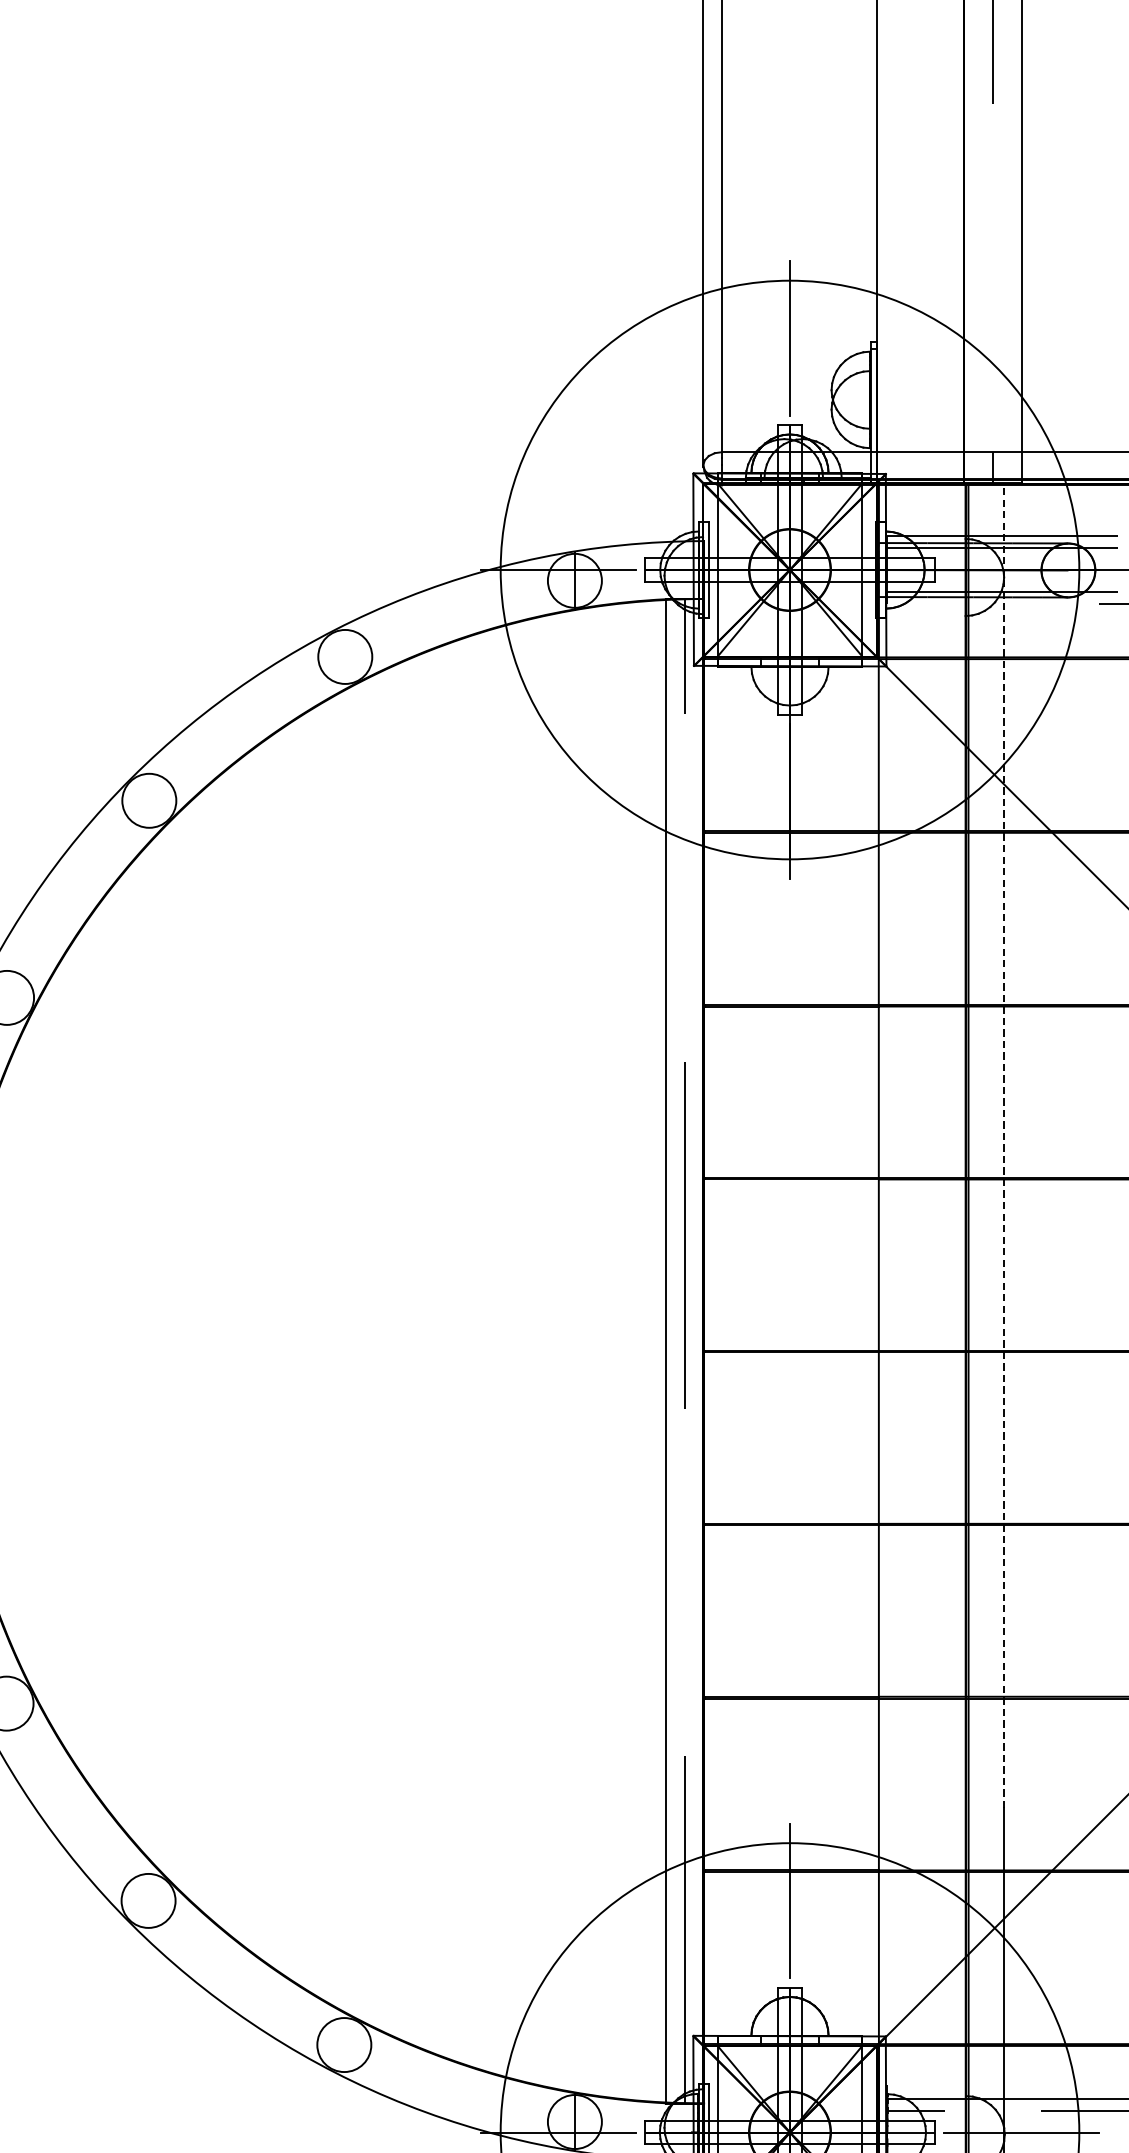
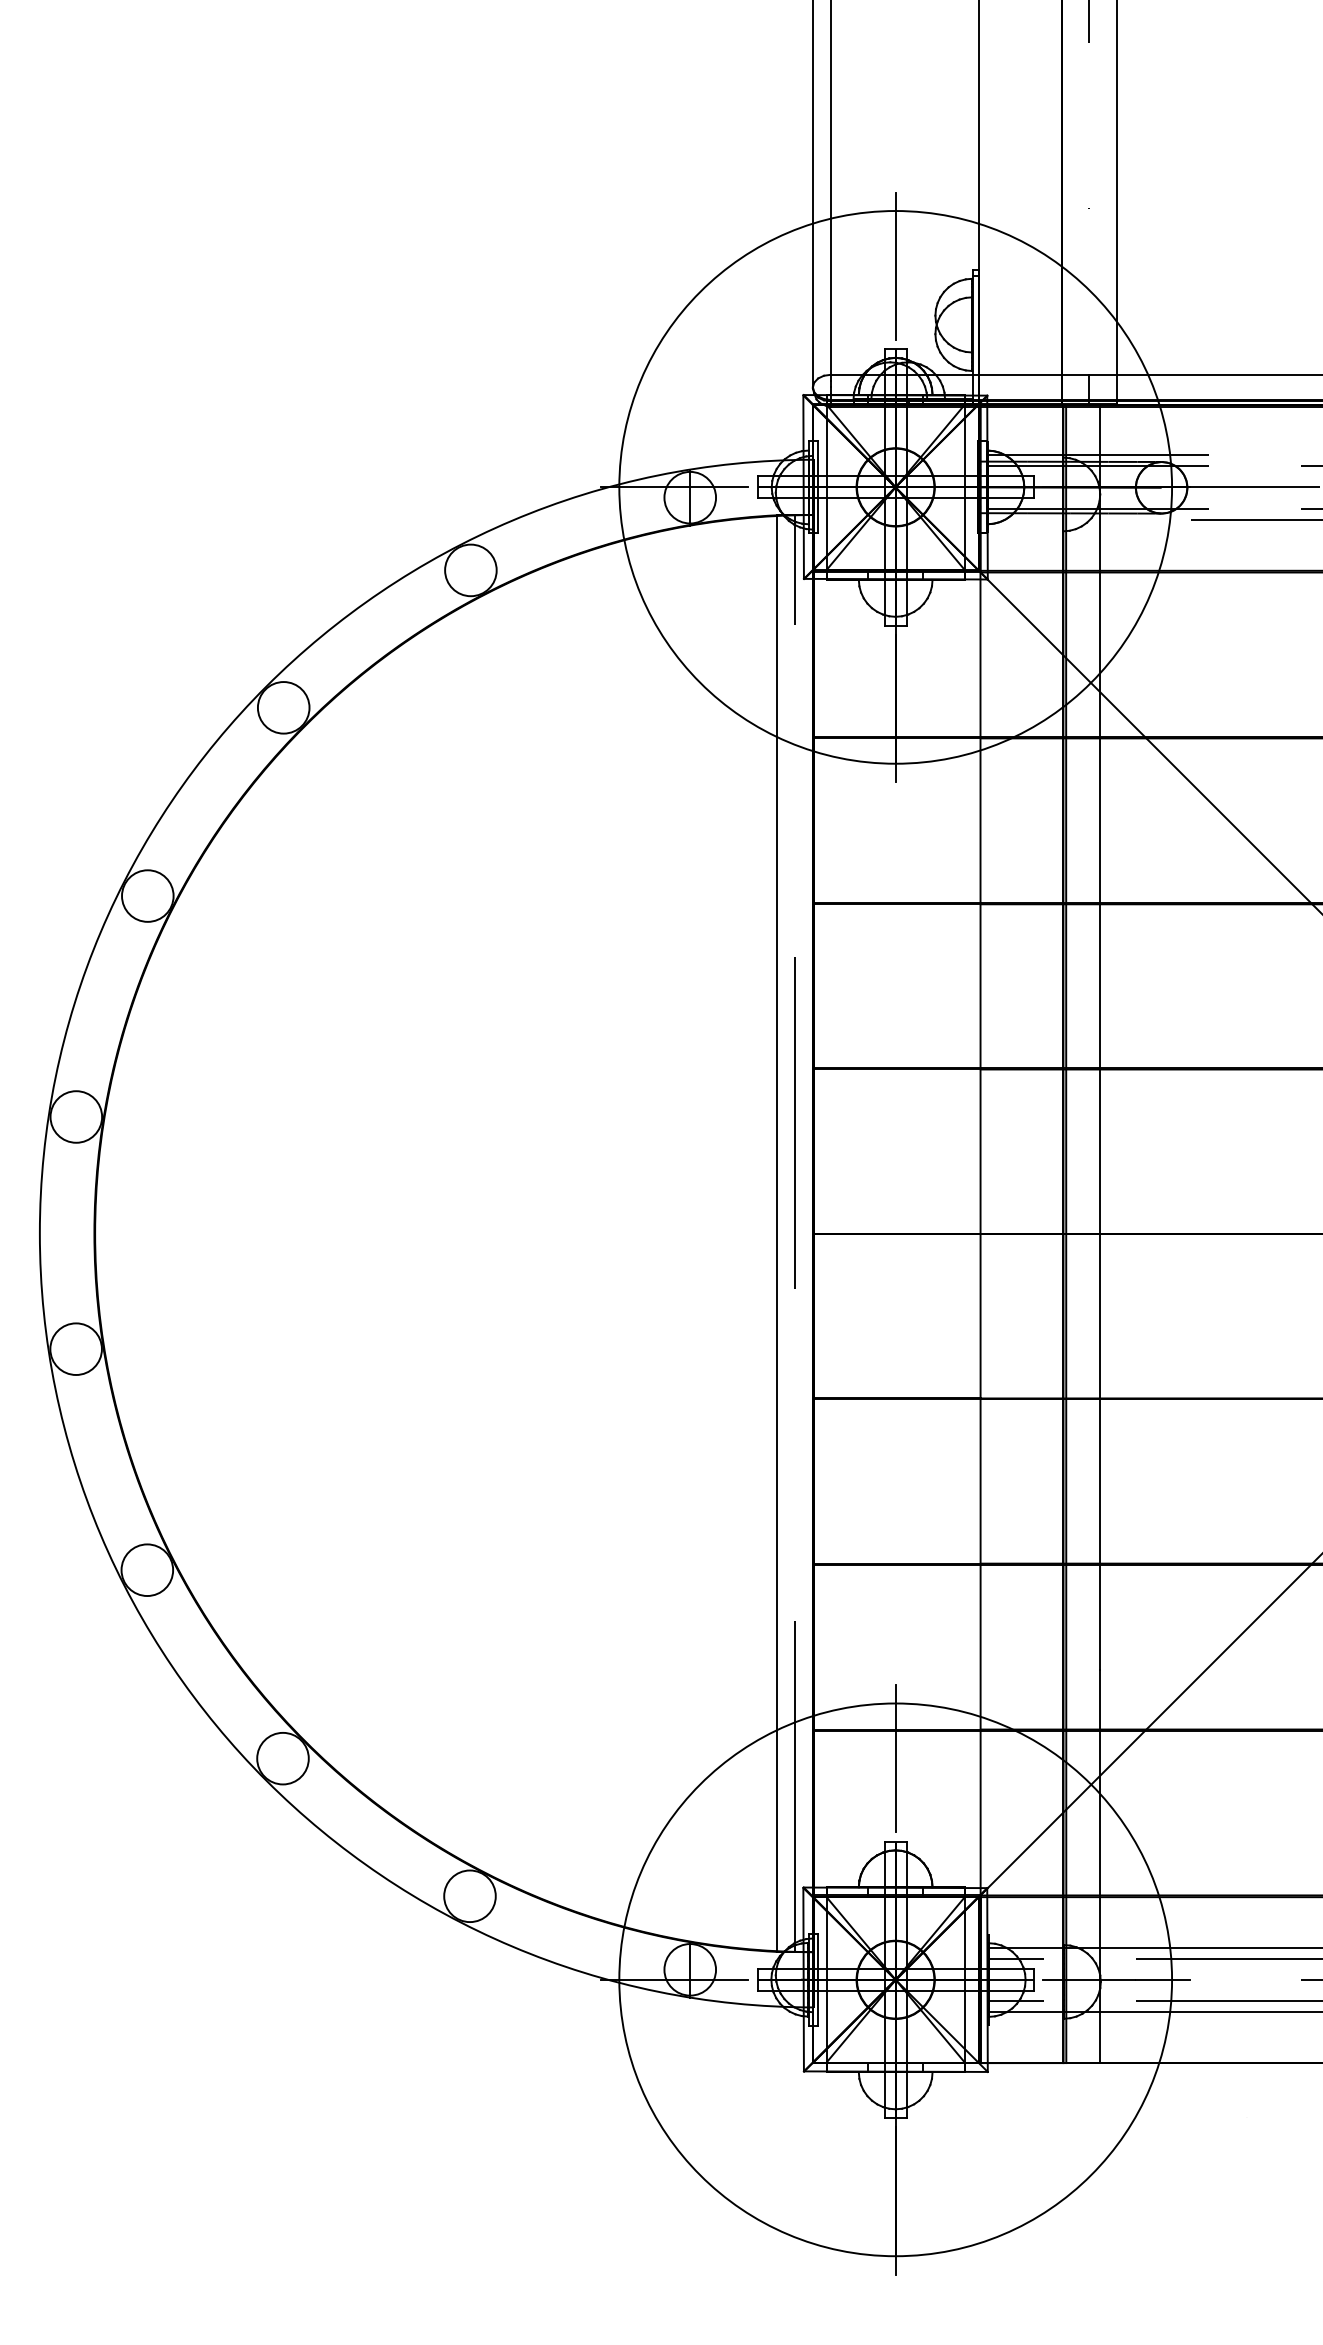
line: (1004, 1145) -> (1100, 1037), dashed -> solid

